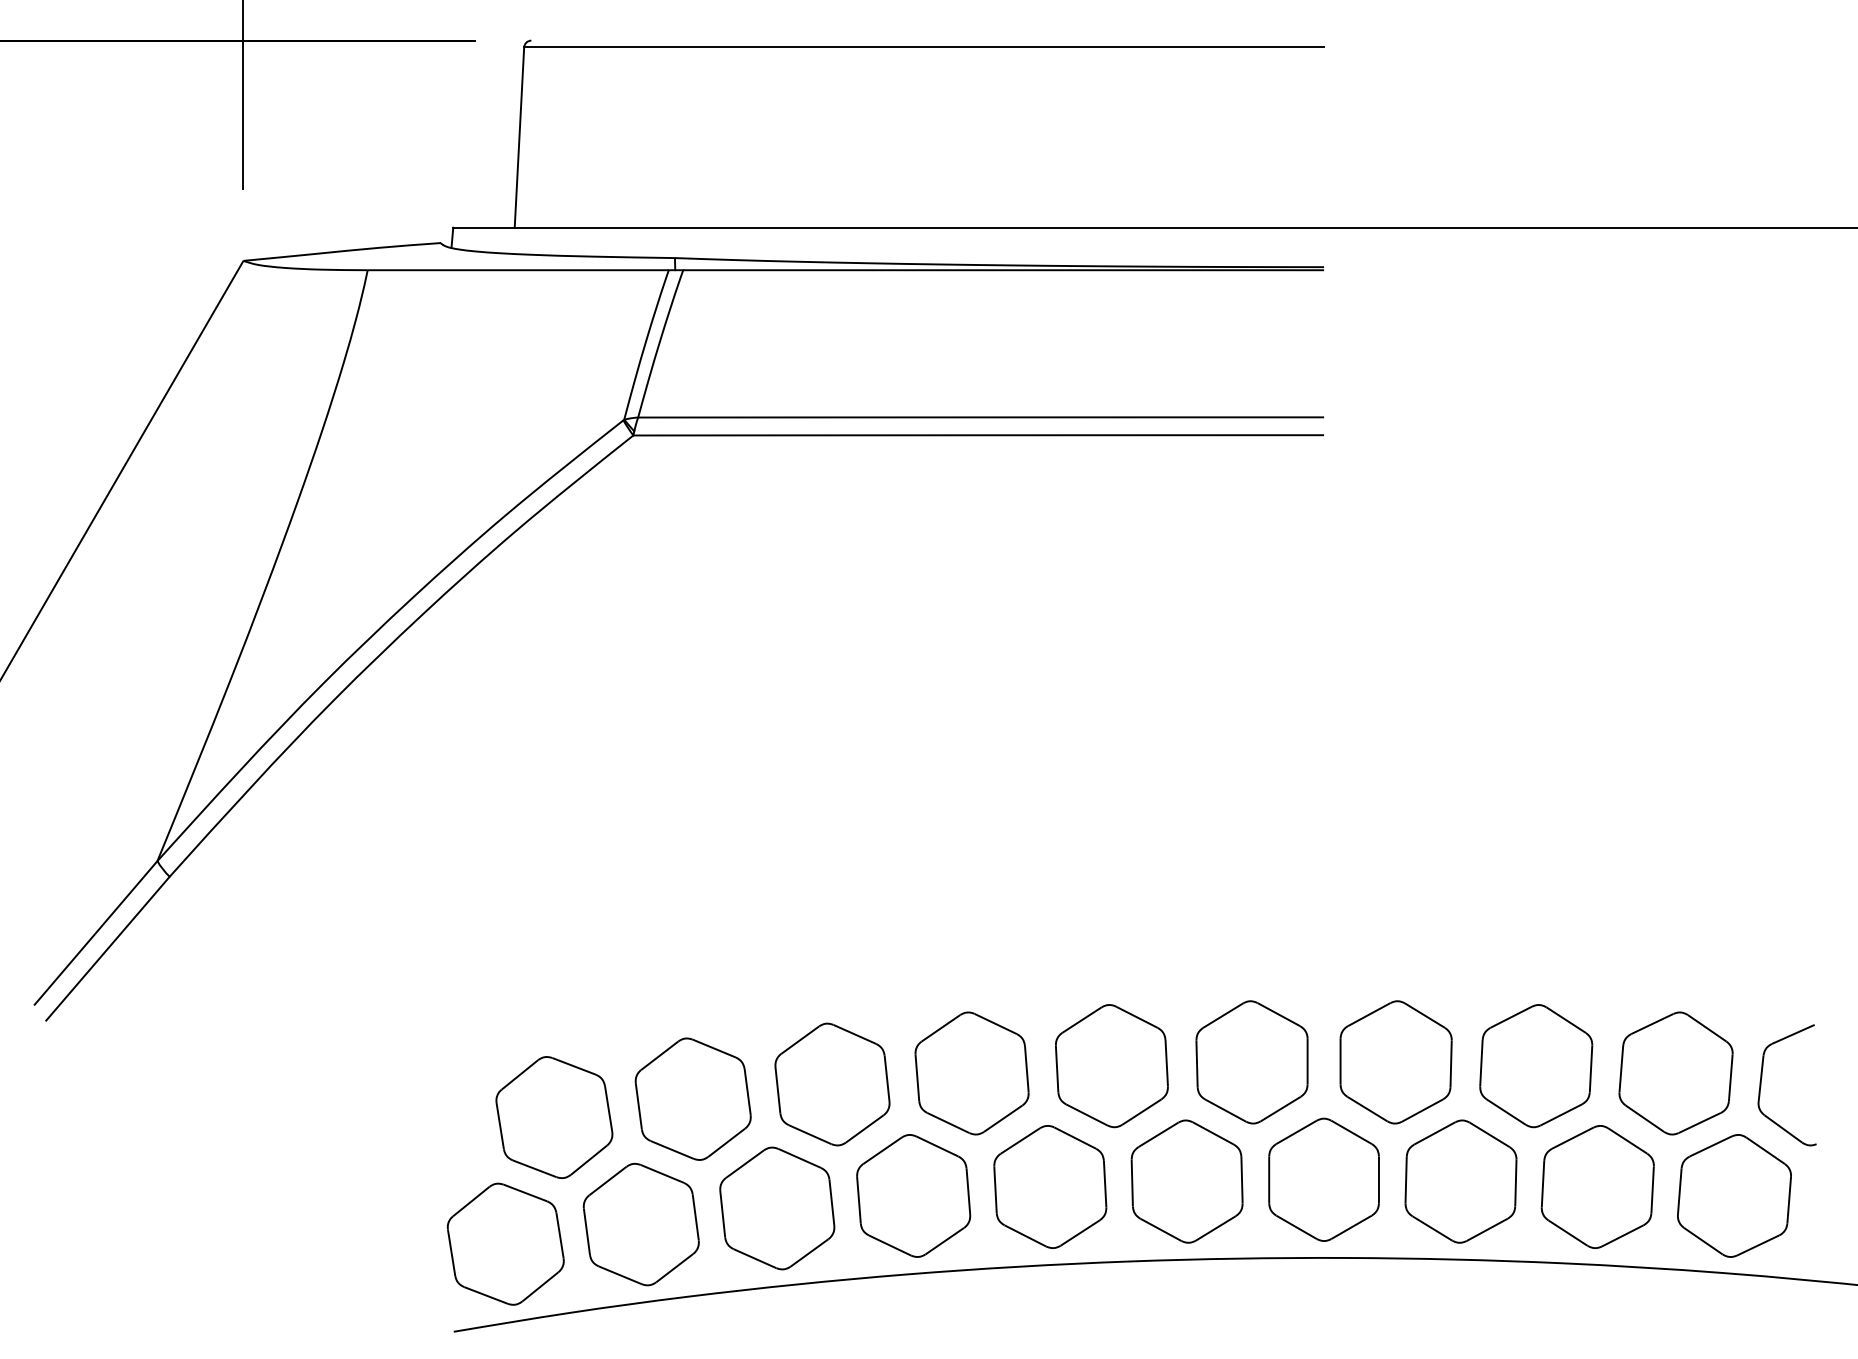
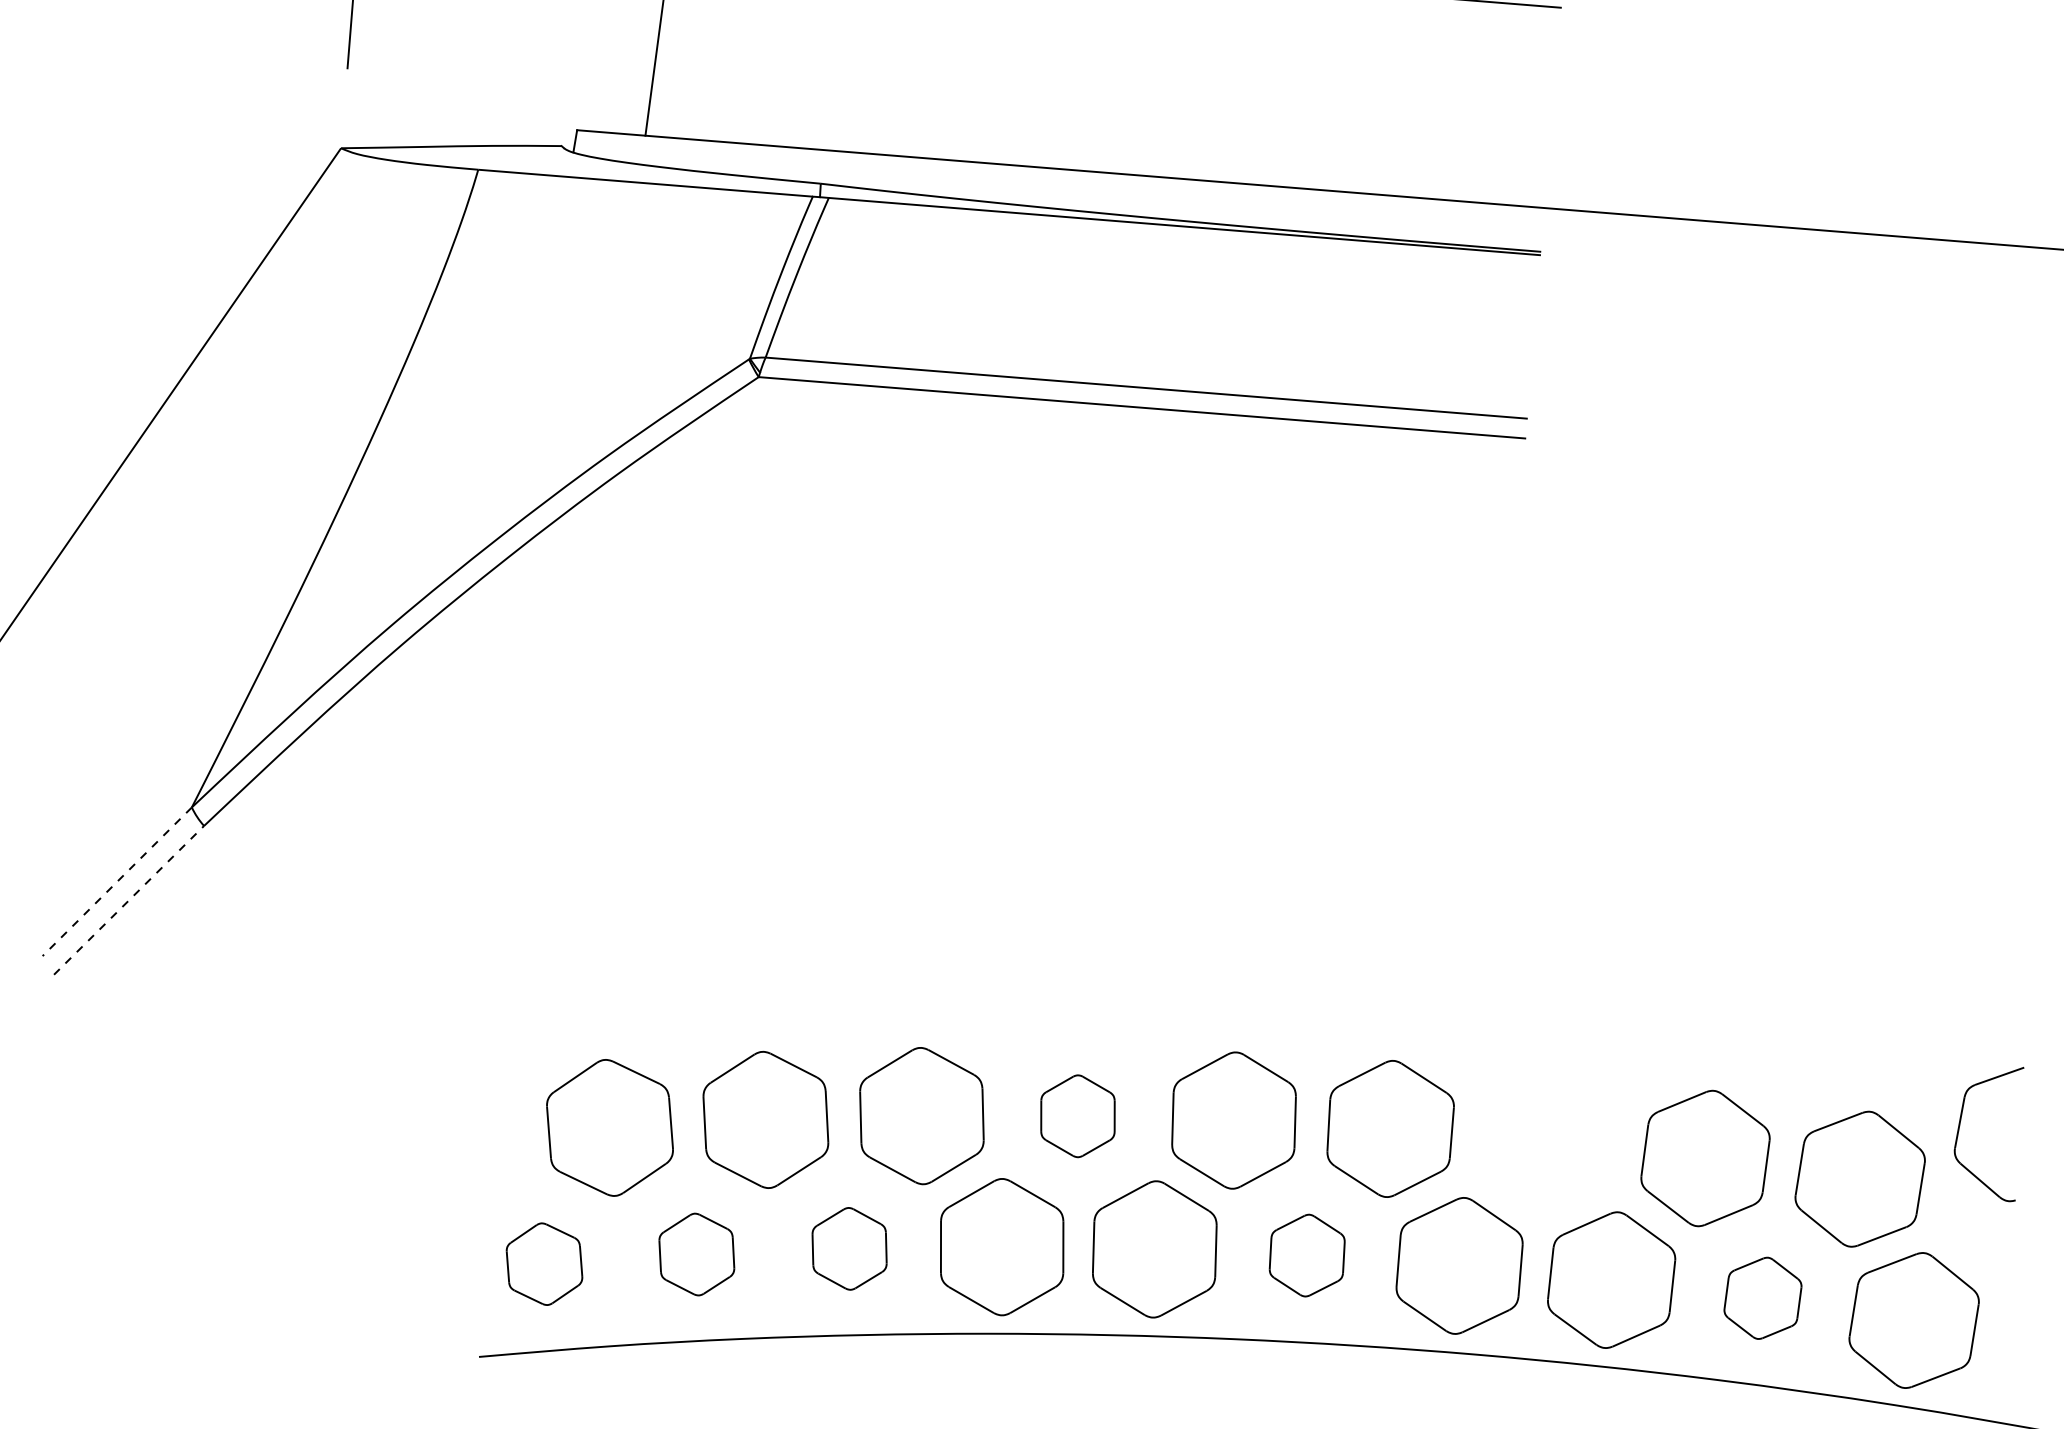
line: (95, 933) -> (116, 882), solid -> dashed
line: (107, 948) -> (128, 900), solid -> dashed
part: (1395, 1062) -> (1549, 1141), removed
part: (971, 1073) -> (1077, 1116), size x0.6
part: (1761, 1085) -> (1959, 1130), moved
part: (1186, 1181) -> (1306, 1255), size x0.6
part: (1597, 1186) -> (1762, 1297), size x0.6
part: (777, 1208) -> (849, 1248), size x0.6
part: (640, 1224) -> (696, 1254), size x0.6
part: (505, 1243) -> (544, 1263), size x0.6

